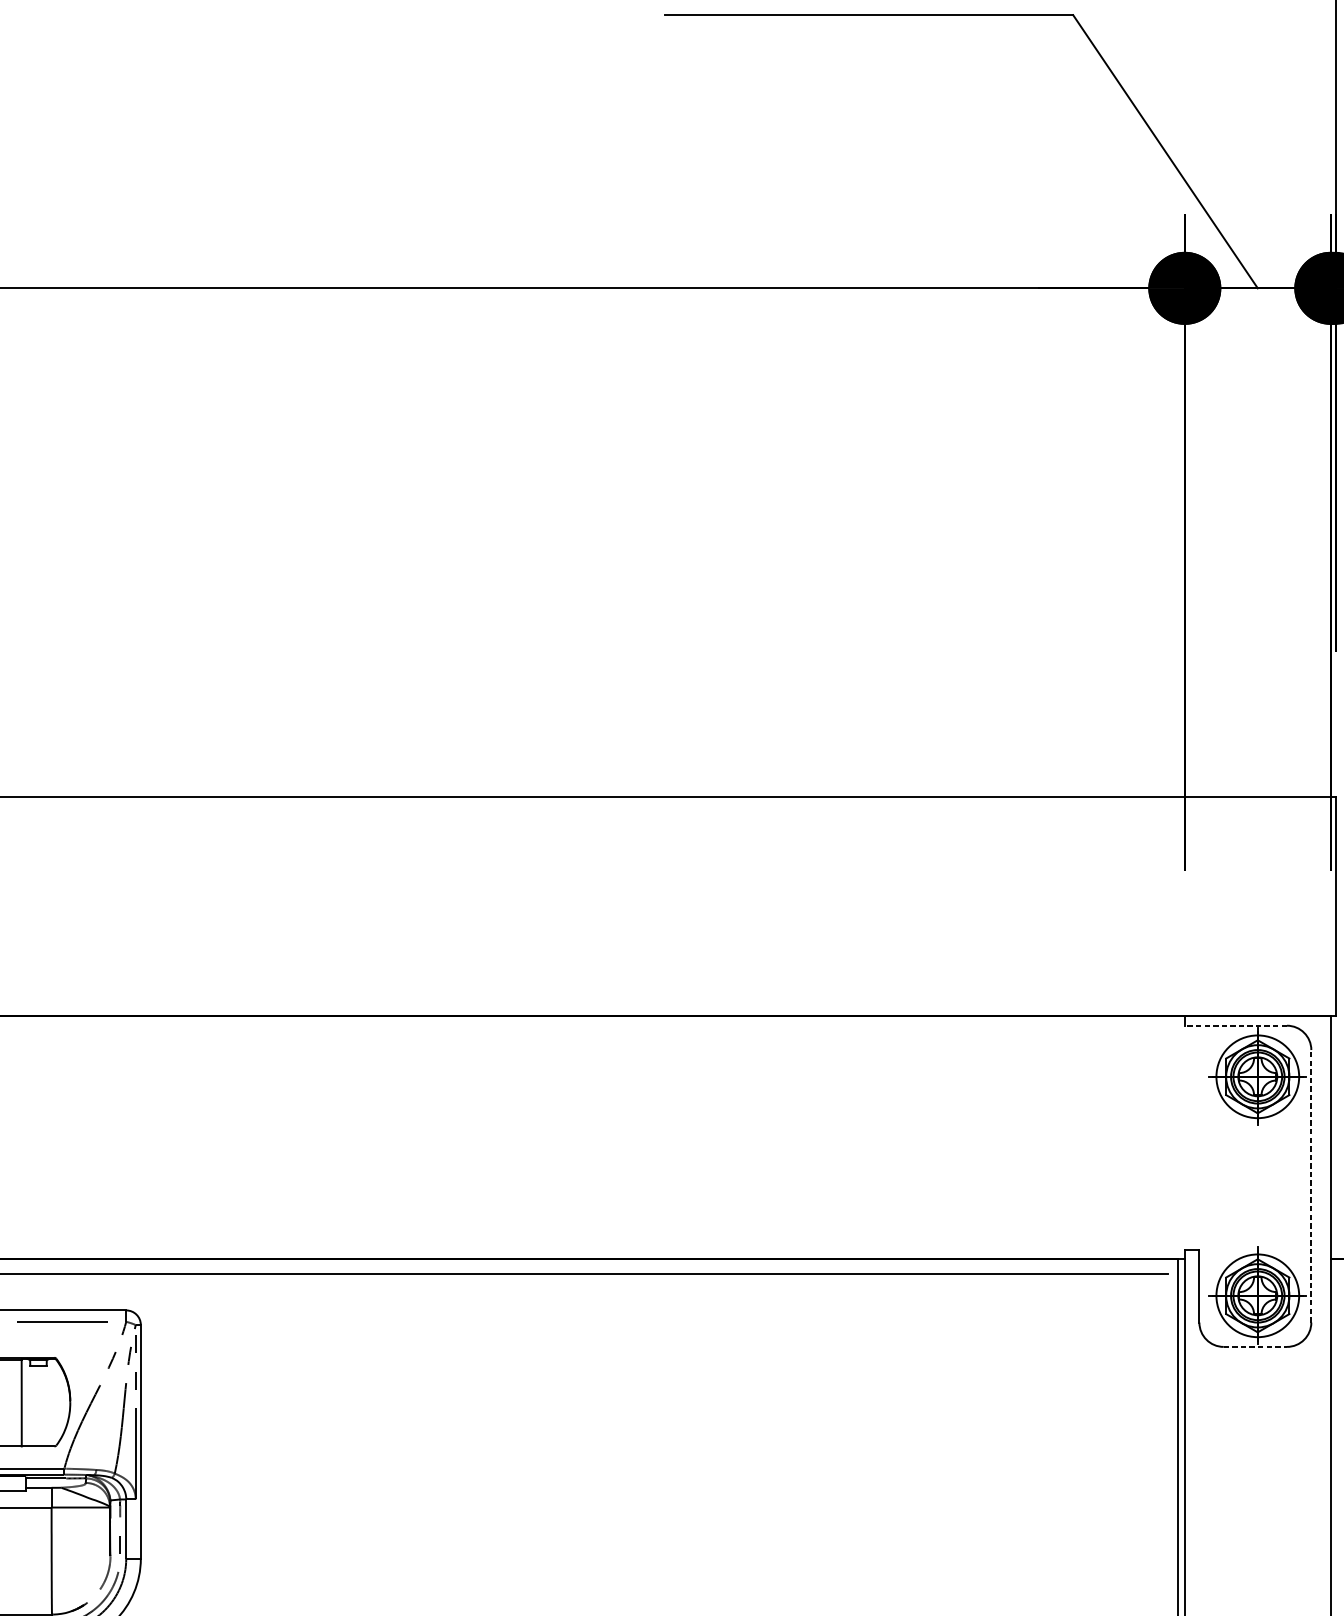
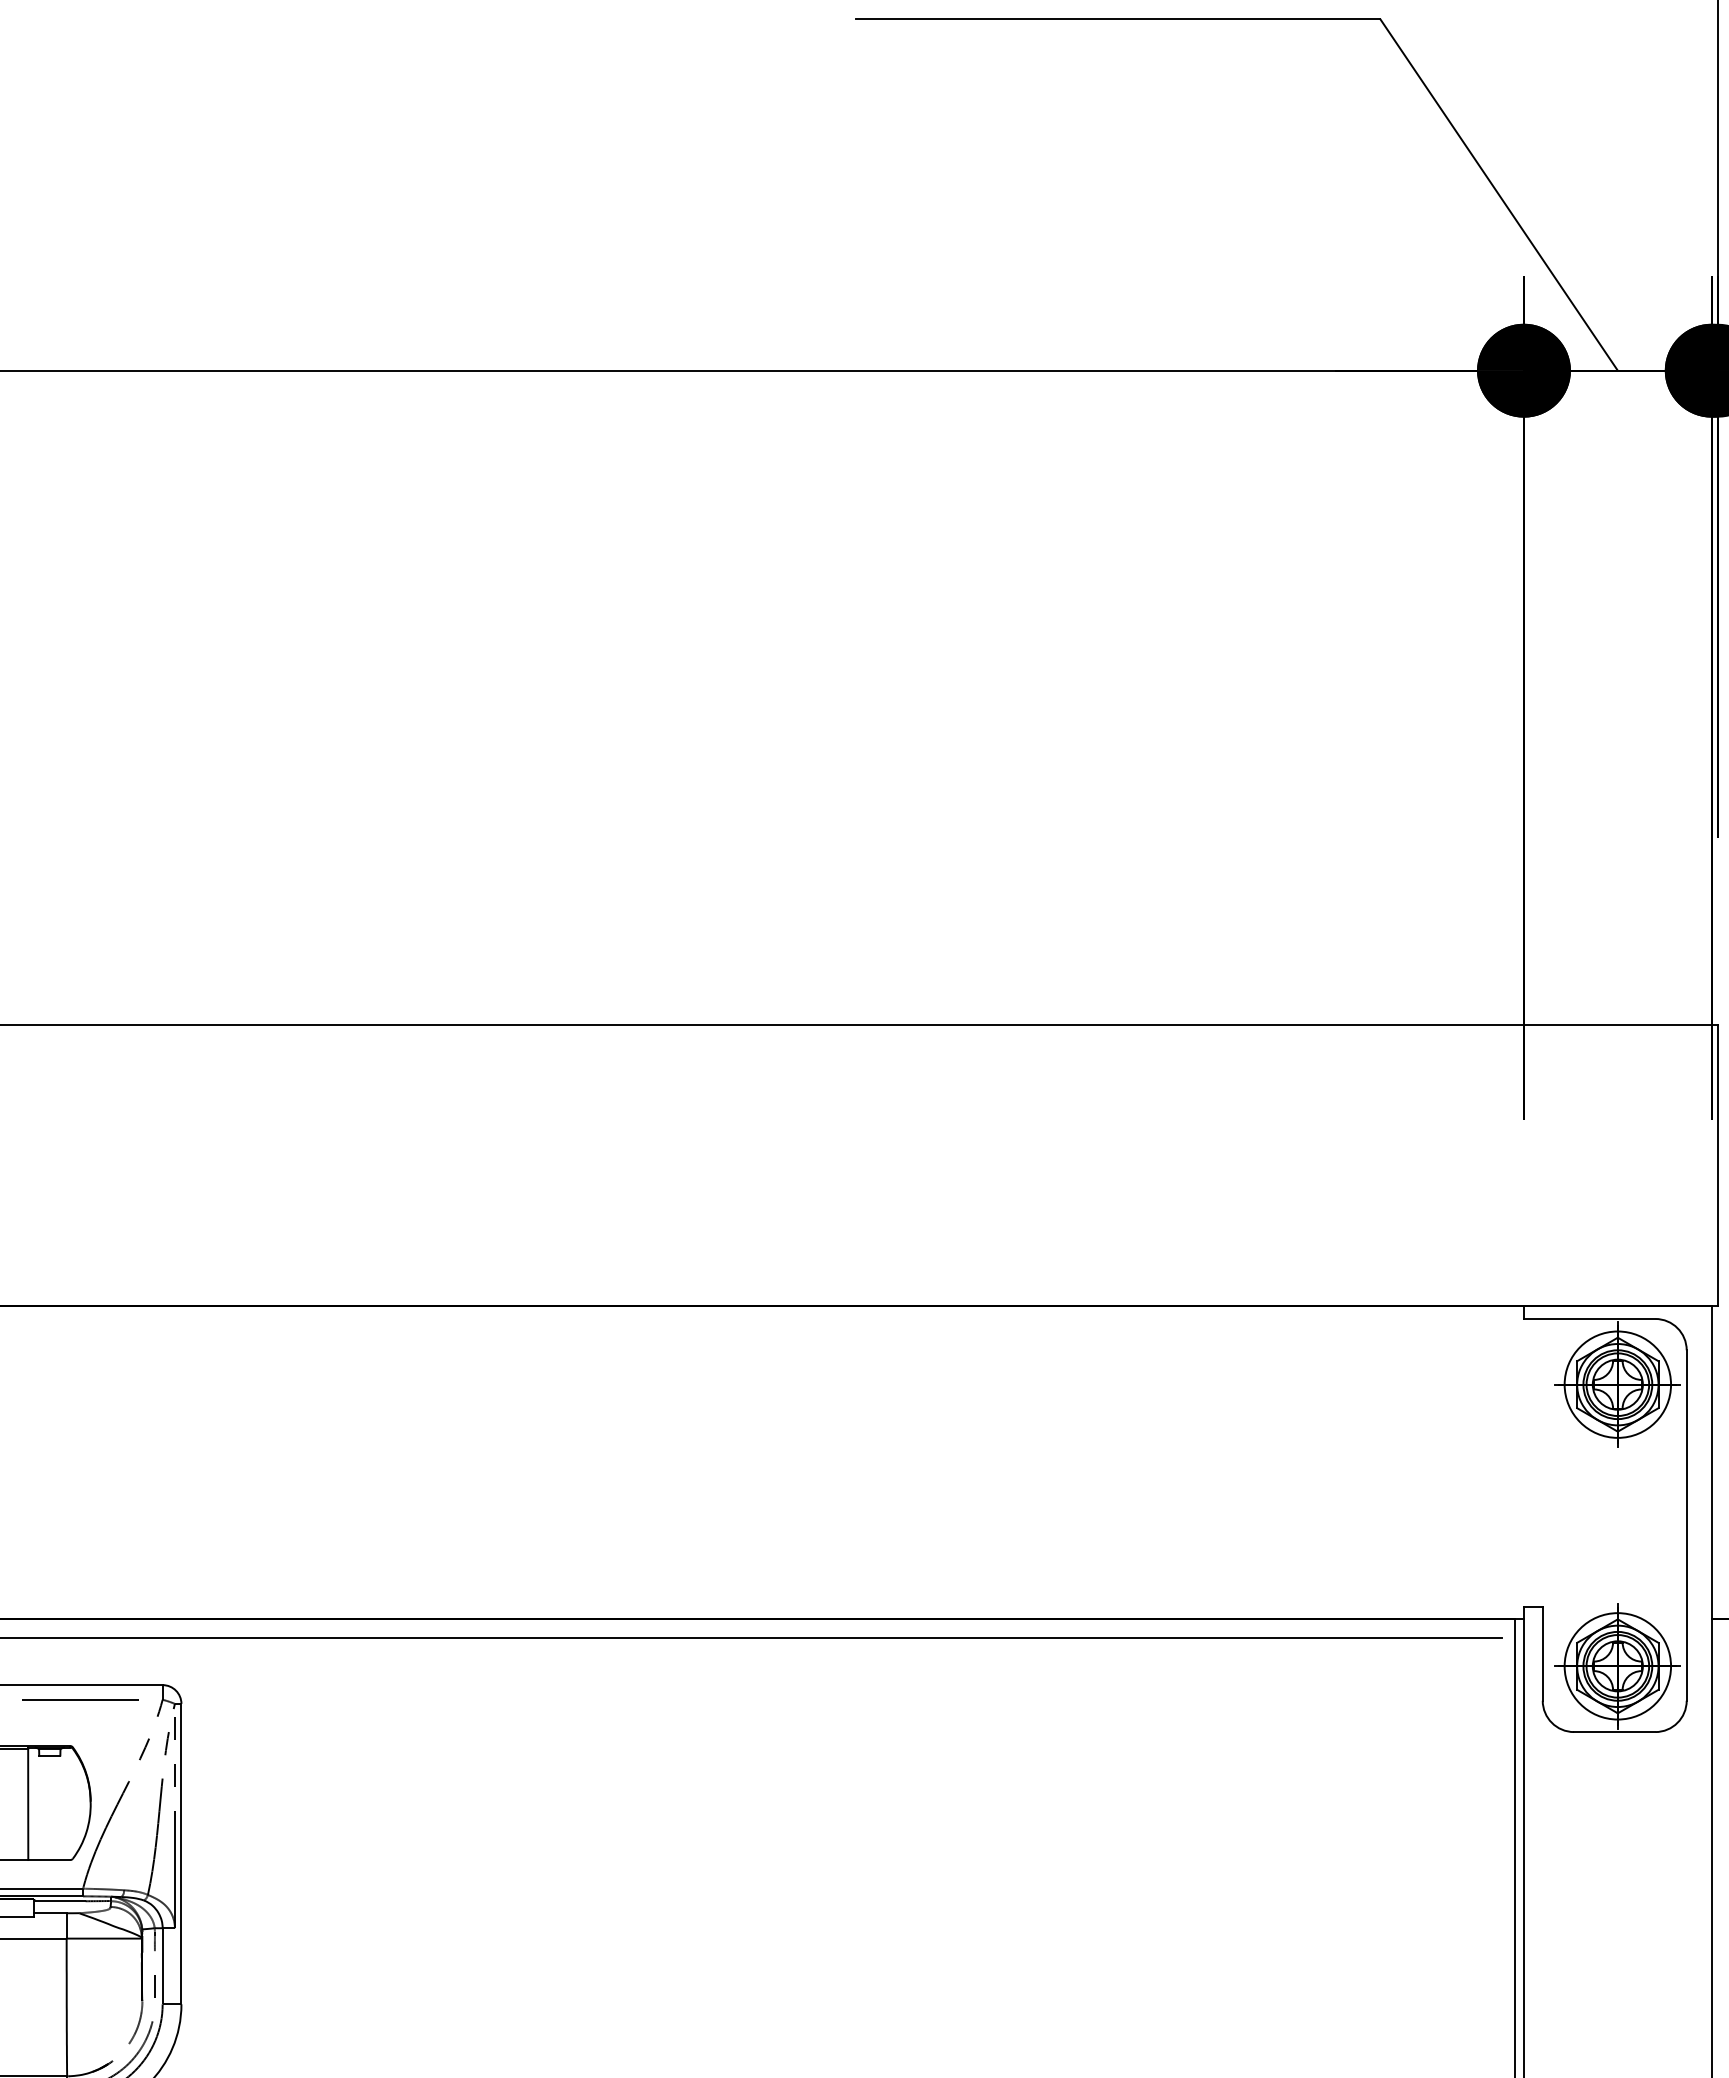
line: (1235, 1025) -> (1589, 1318), dashed -> solid
line: (1311, 1186) -> (1686, 1525), dashed -> solid
line: (1255, 1347) -> (1614, 1732), dashed -> solid

